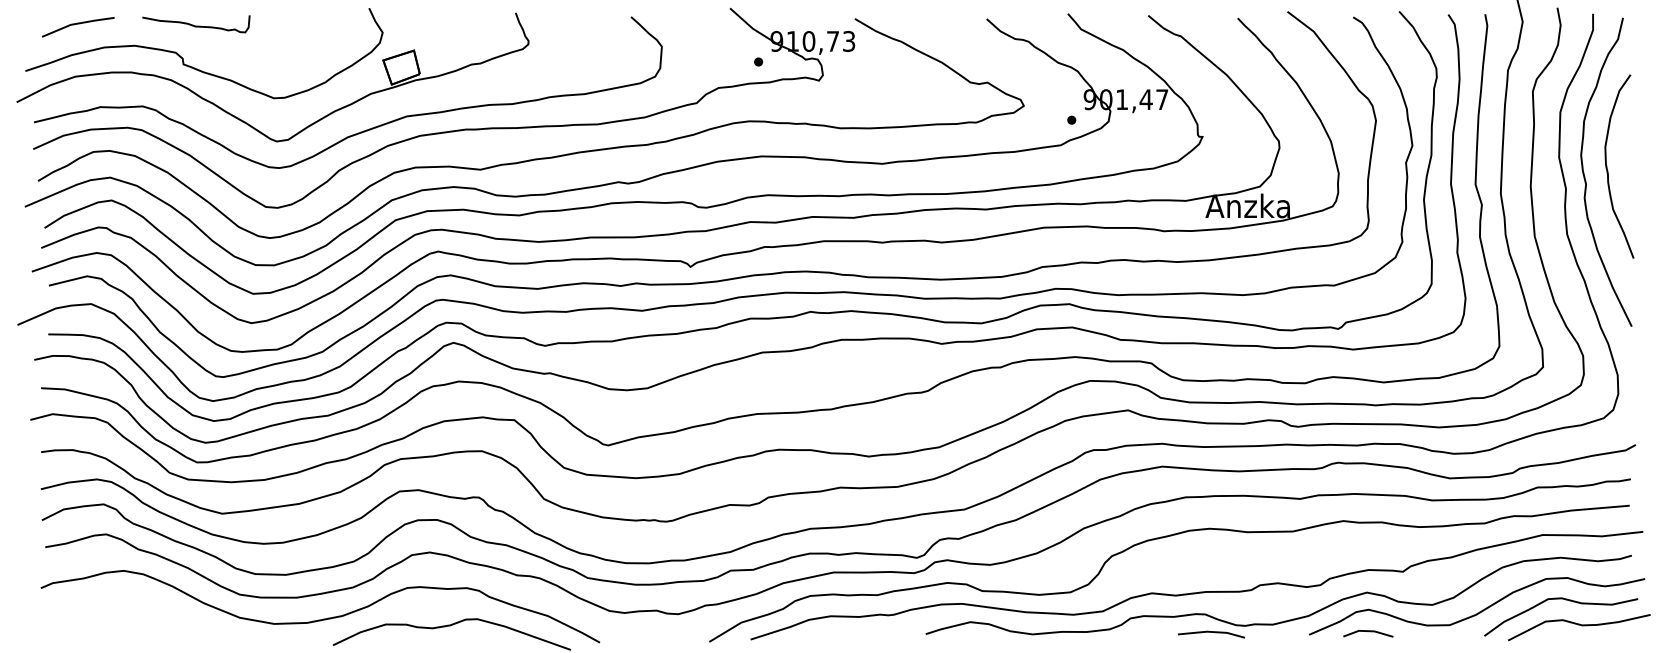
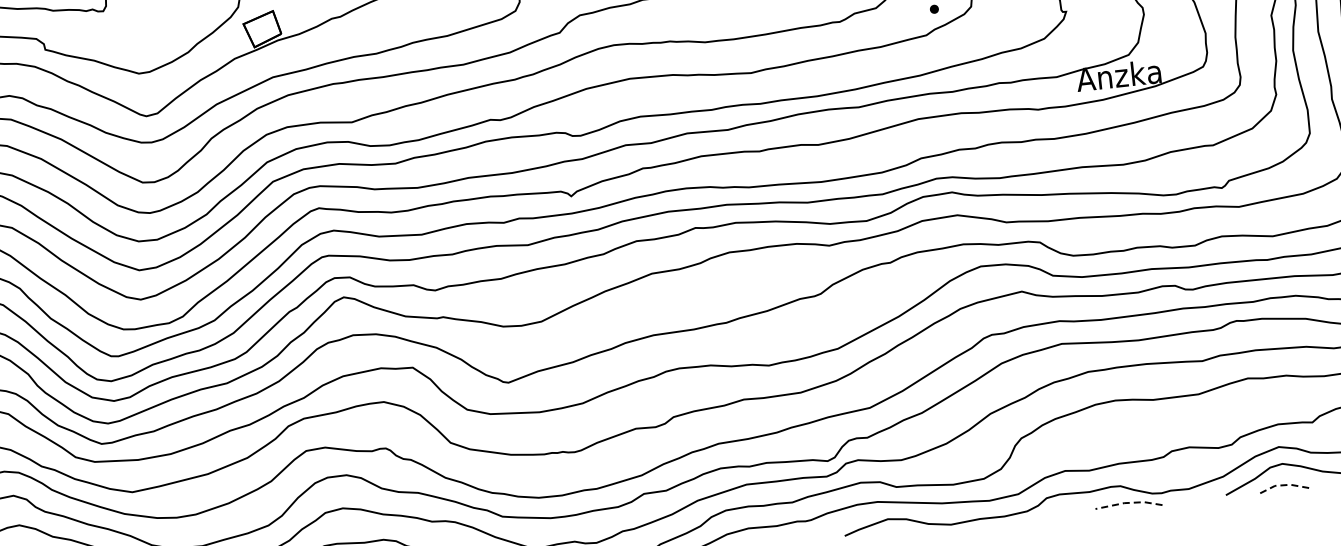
line: (1211, 631) -> (1128, 502), solid -> dashed
line: (1368, 631) -> (1284, 485), solid -> dashed

